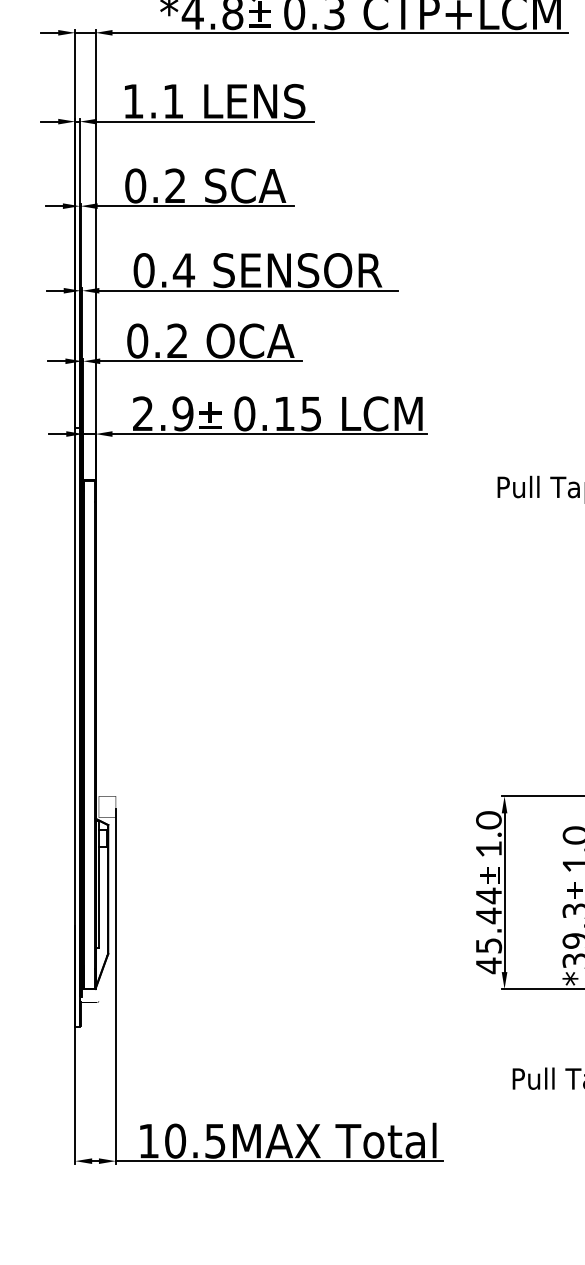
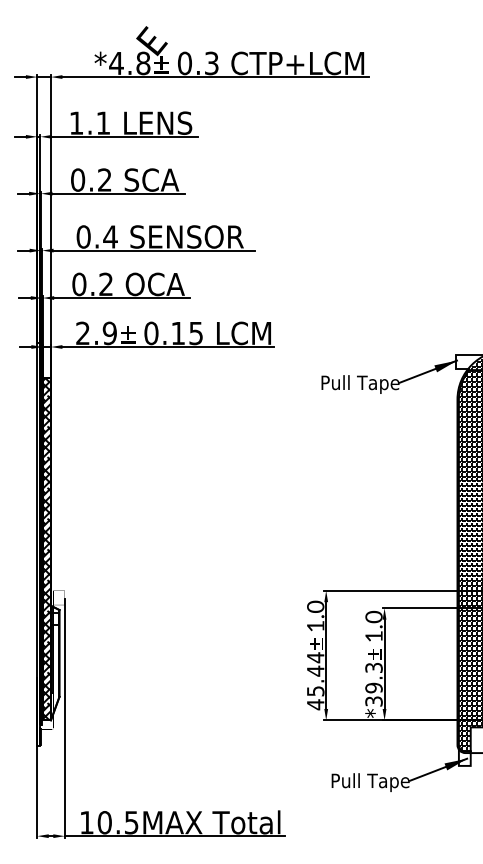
hatch: (90, 735) -> (47, 549), added

